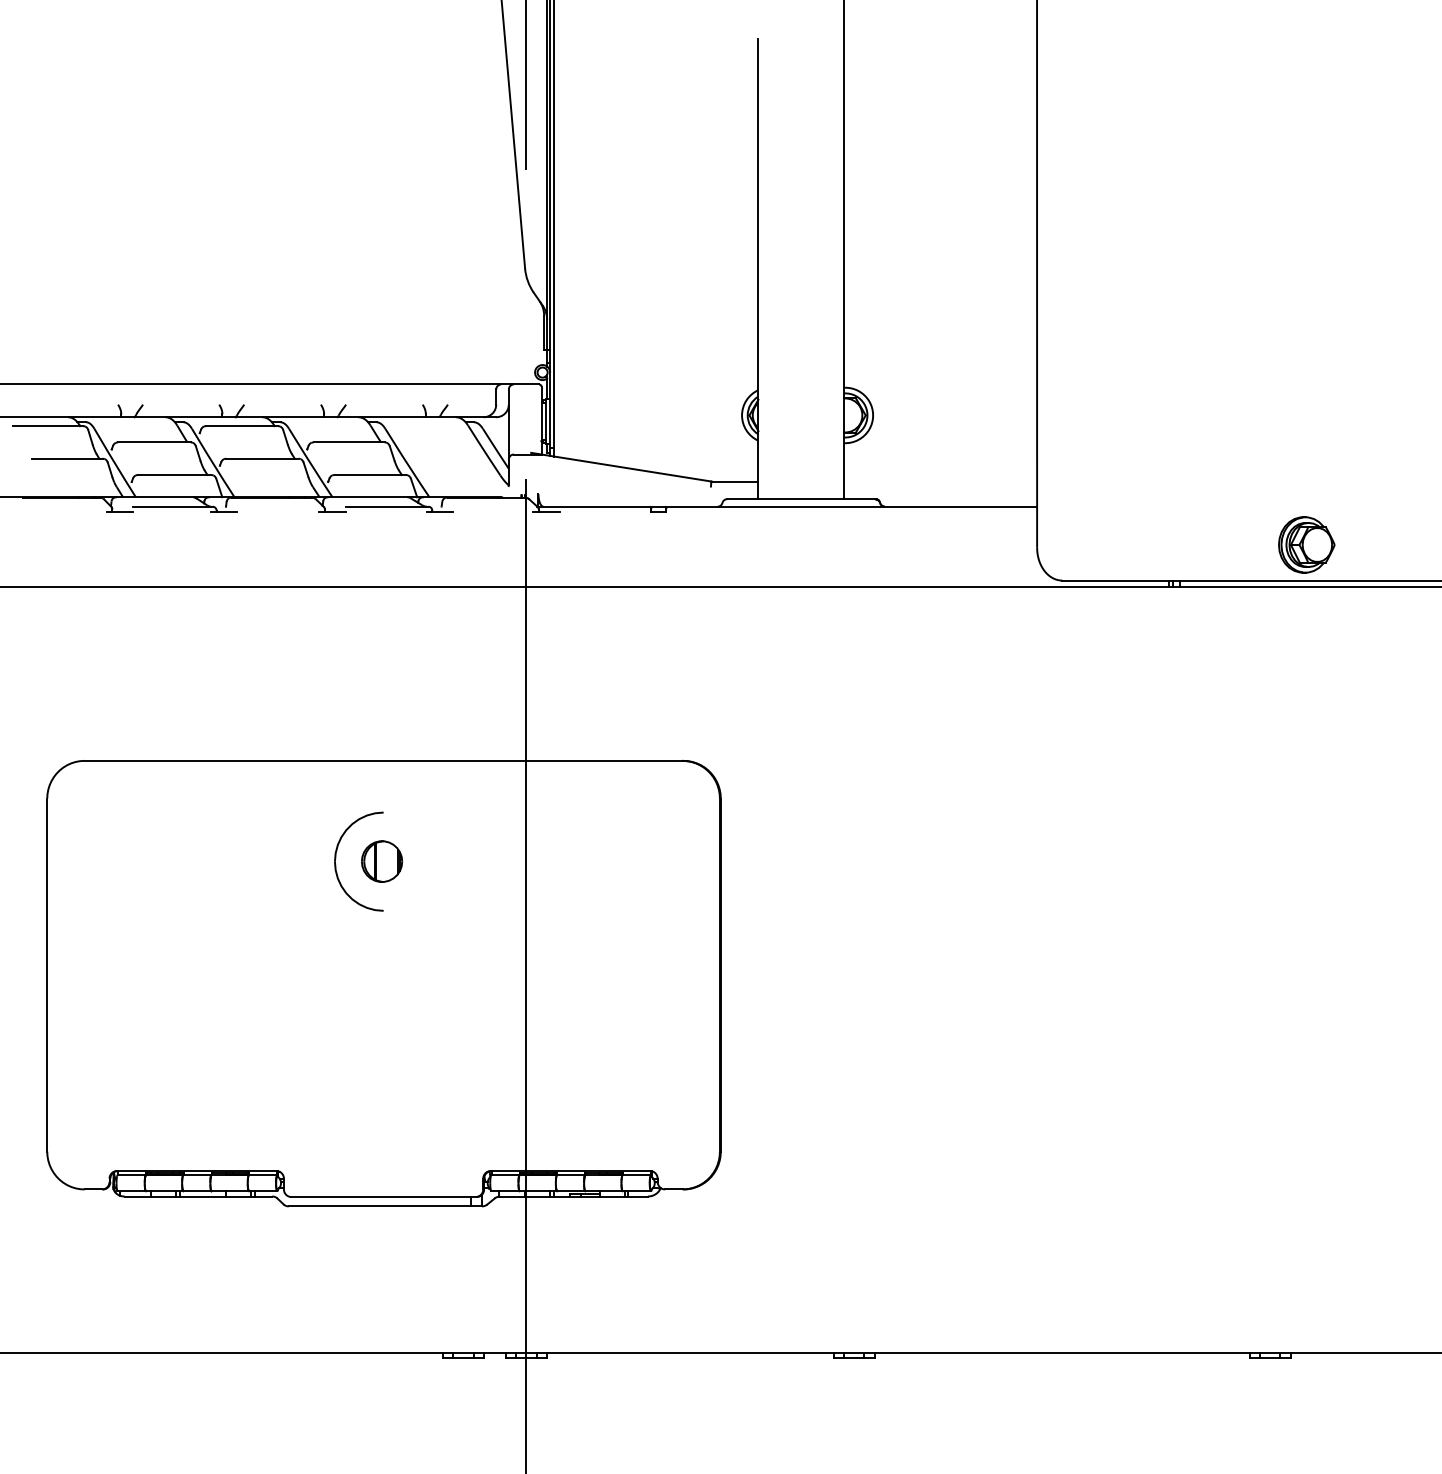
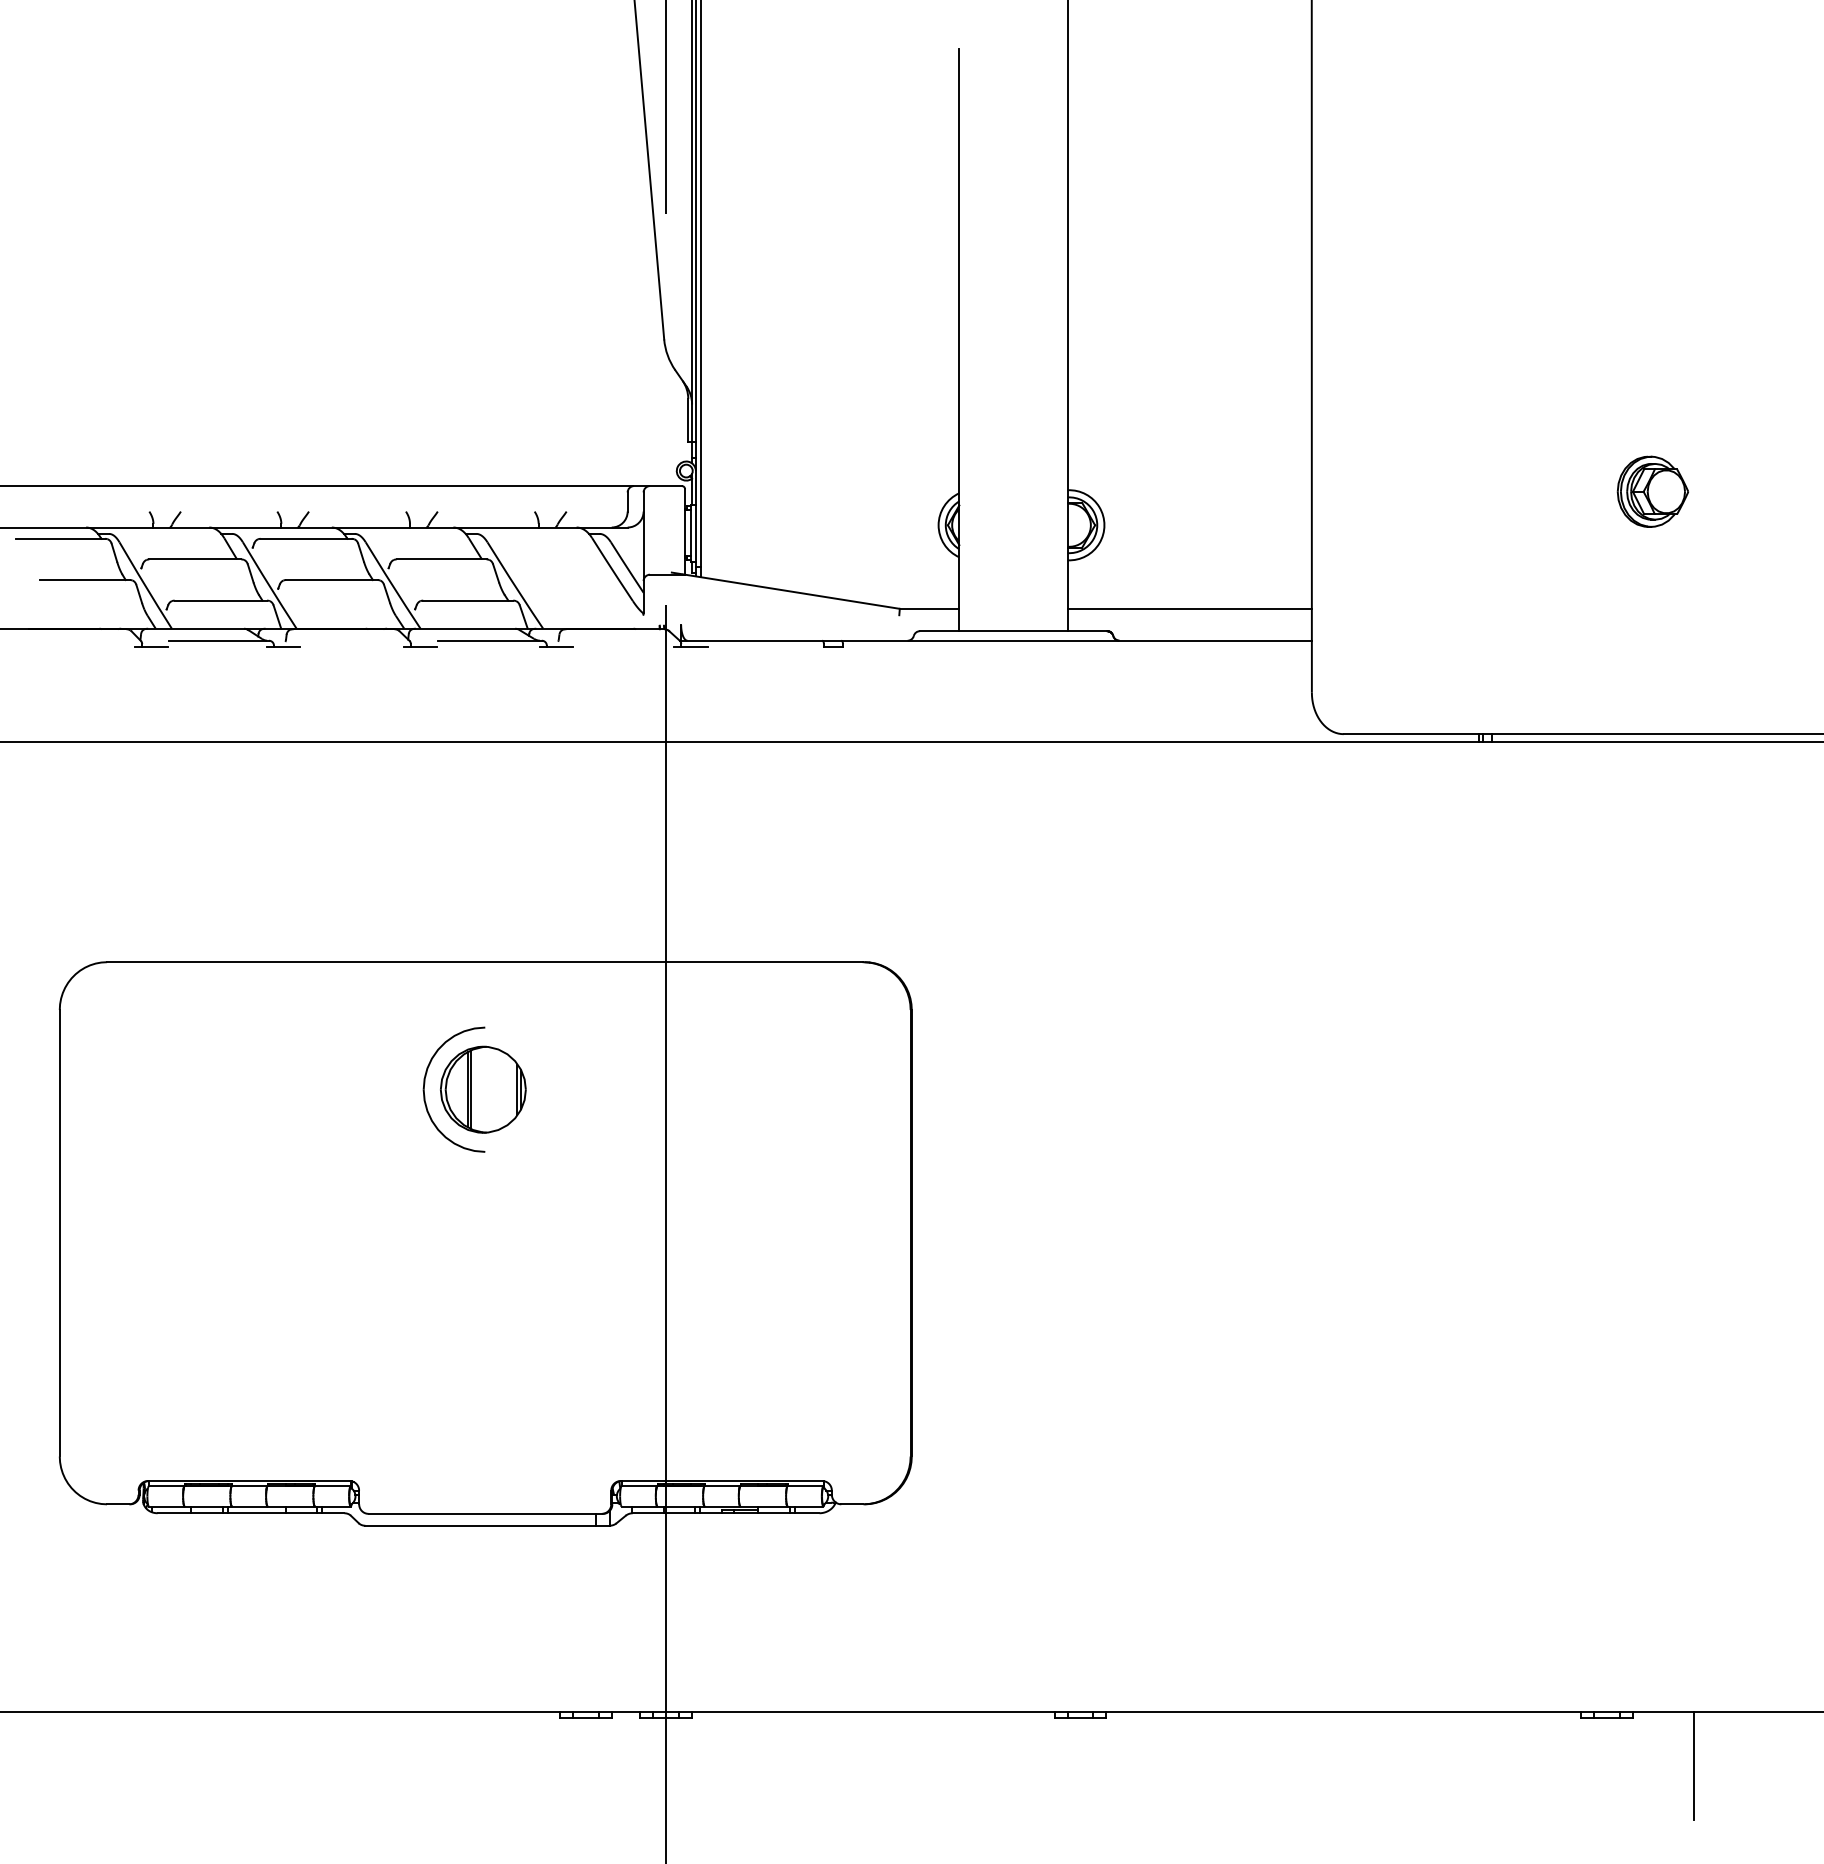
line: (940, 481) -> (1189, 608), added
part: (1306, 544) -> (1652, 491), moved
part: (381, 861) -> (482, 1089), size x1.67
line: (1339, 1396) -> (1694, 1766), added

